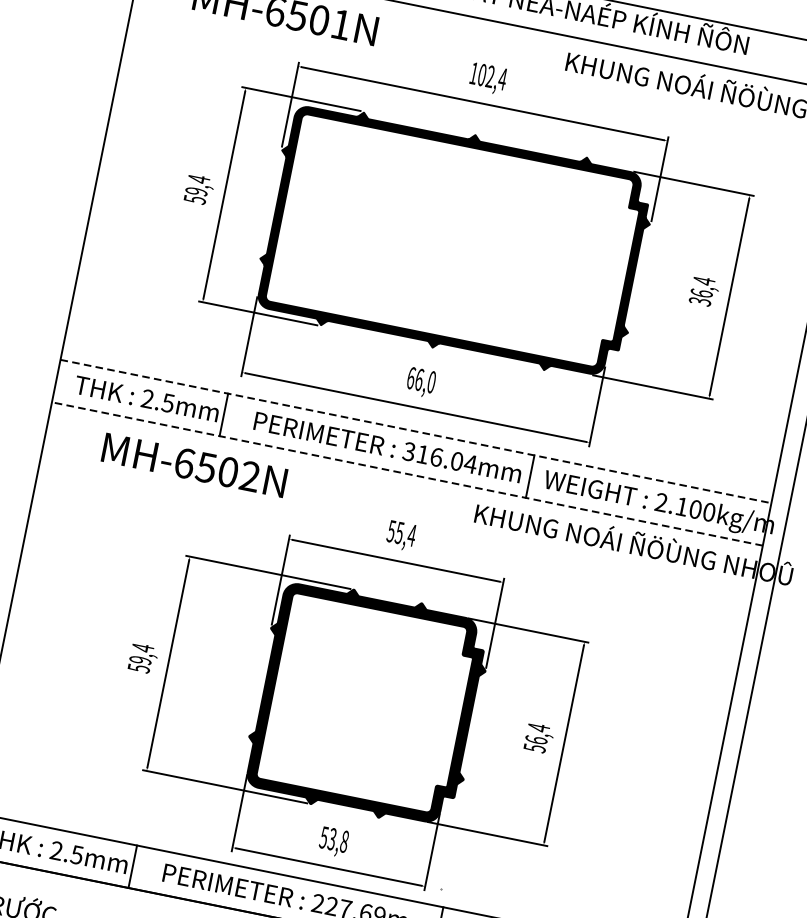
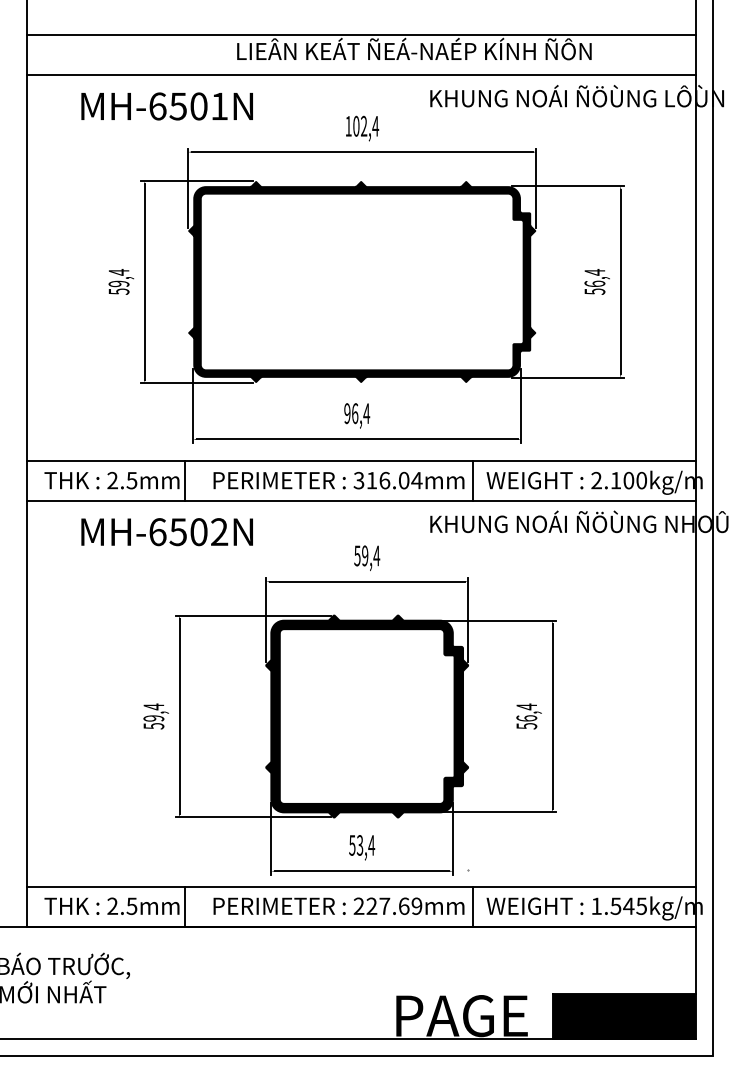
text: (698, 301) -> (593, 291), 36,4 -> 56,4
text: (421, 380) -> (357, 413), 66,0 -> 96,4
line: (415, 431) -> (361, 461), dashed -> solid
line: (407, 474) -> (361, 501), dashed -> solid
text: (399, 532) -> (364, 555), 55,4 -> 59,4
text: (344, 841) -> (371, 845), 53,8 -> 53,4

